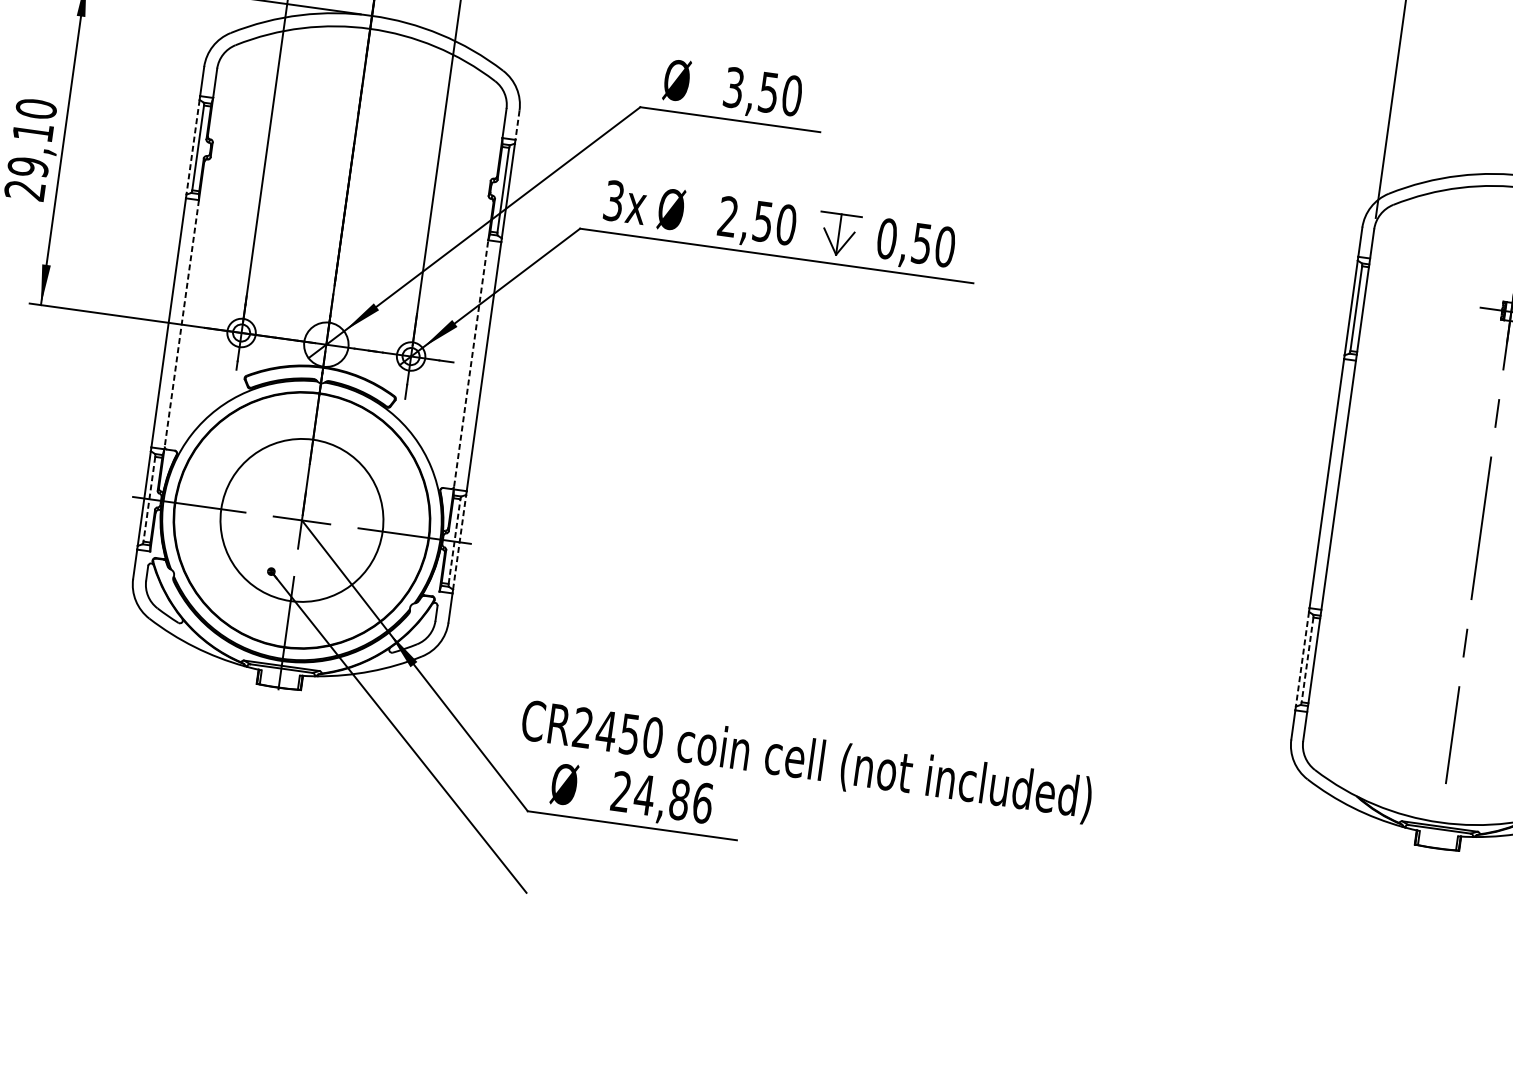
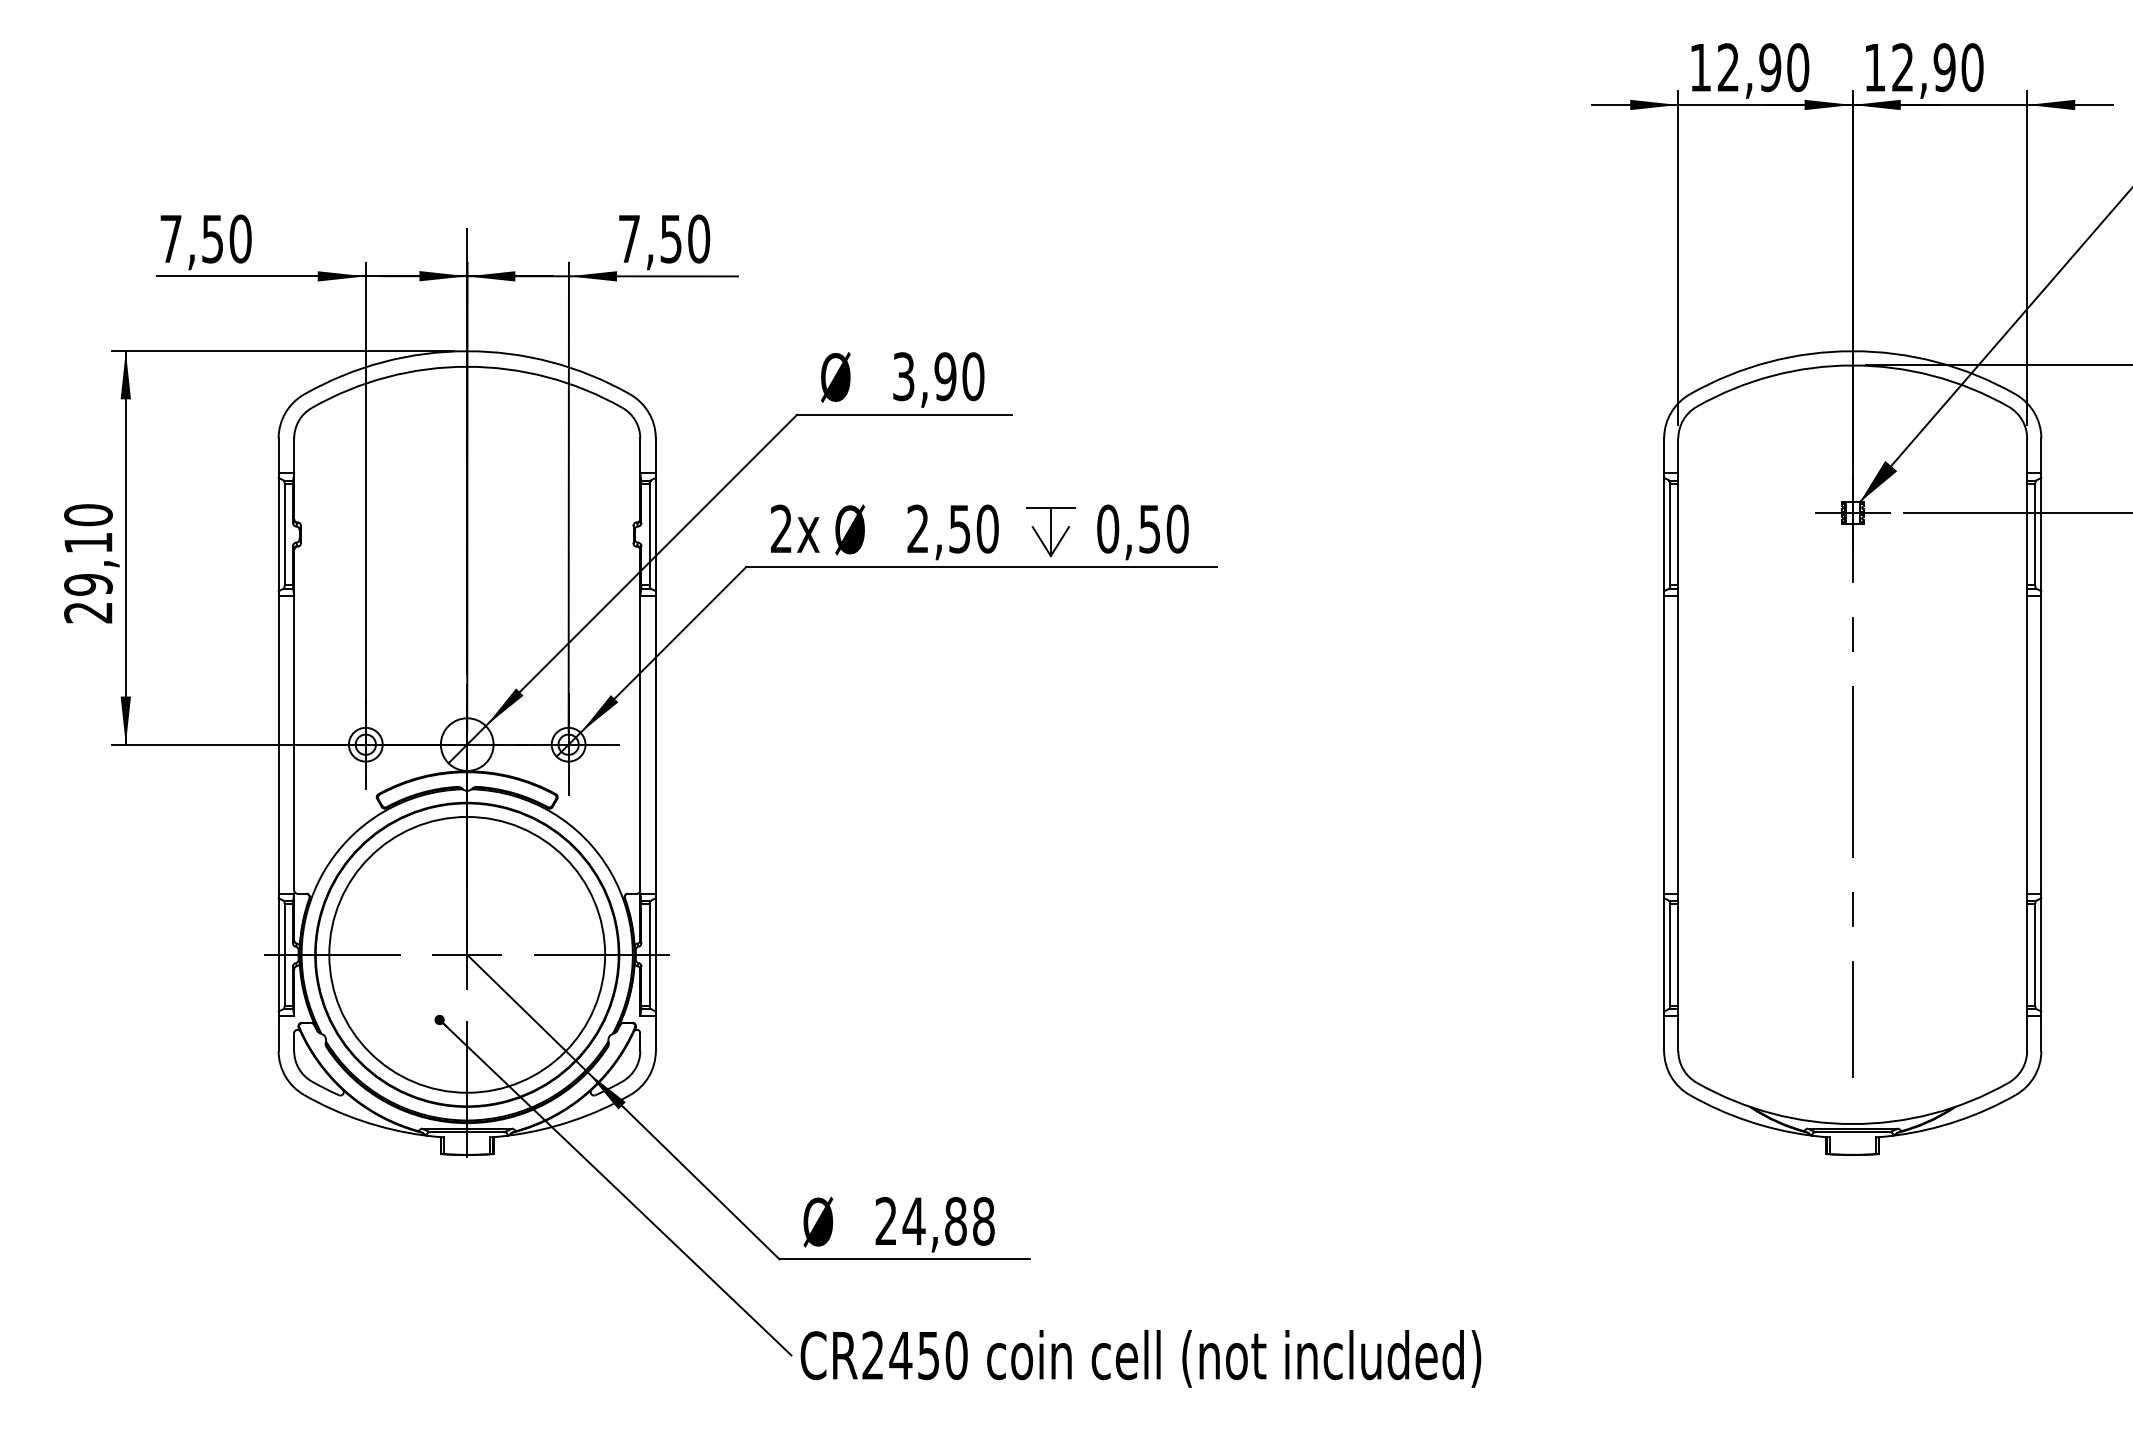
text: (768, 92) -> (945, 376), 3,50 -> 3,90
line: (517, 125) -> (655, 456), dashed -> solid
line: (192, 147) -> (278, 534), dashed -> solid
text: (613, 200) -> (780, 528), 3x -> 2x
line: (182, 323) -> (294, 743), dashed -> solid
line: (471, 363) -> (640, 742), dashed -> solid
line: (149, 498) -> (284, 954), dashed -> solid
circle: (302, 520) -> (467, 954), size x1.43
line: (454, 541) -> (649, 954), dashed -> solid
line: (459, 541) -> (655, 954), dashed -> solid
line: (1302, 658) -> (1664, 954), dashed -> solid
line: (1307, 659) -> (1670, 954), dashed -> solid
text: (806, 761) -> (1140, 1358), moved
text: (702, 802) -> (983, 1220), 24,86 -> 24,88

